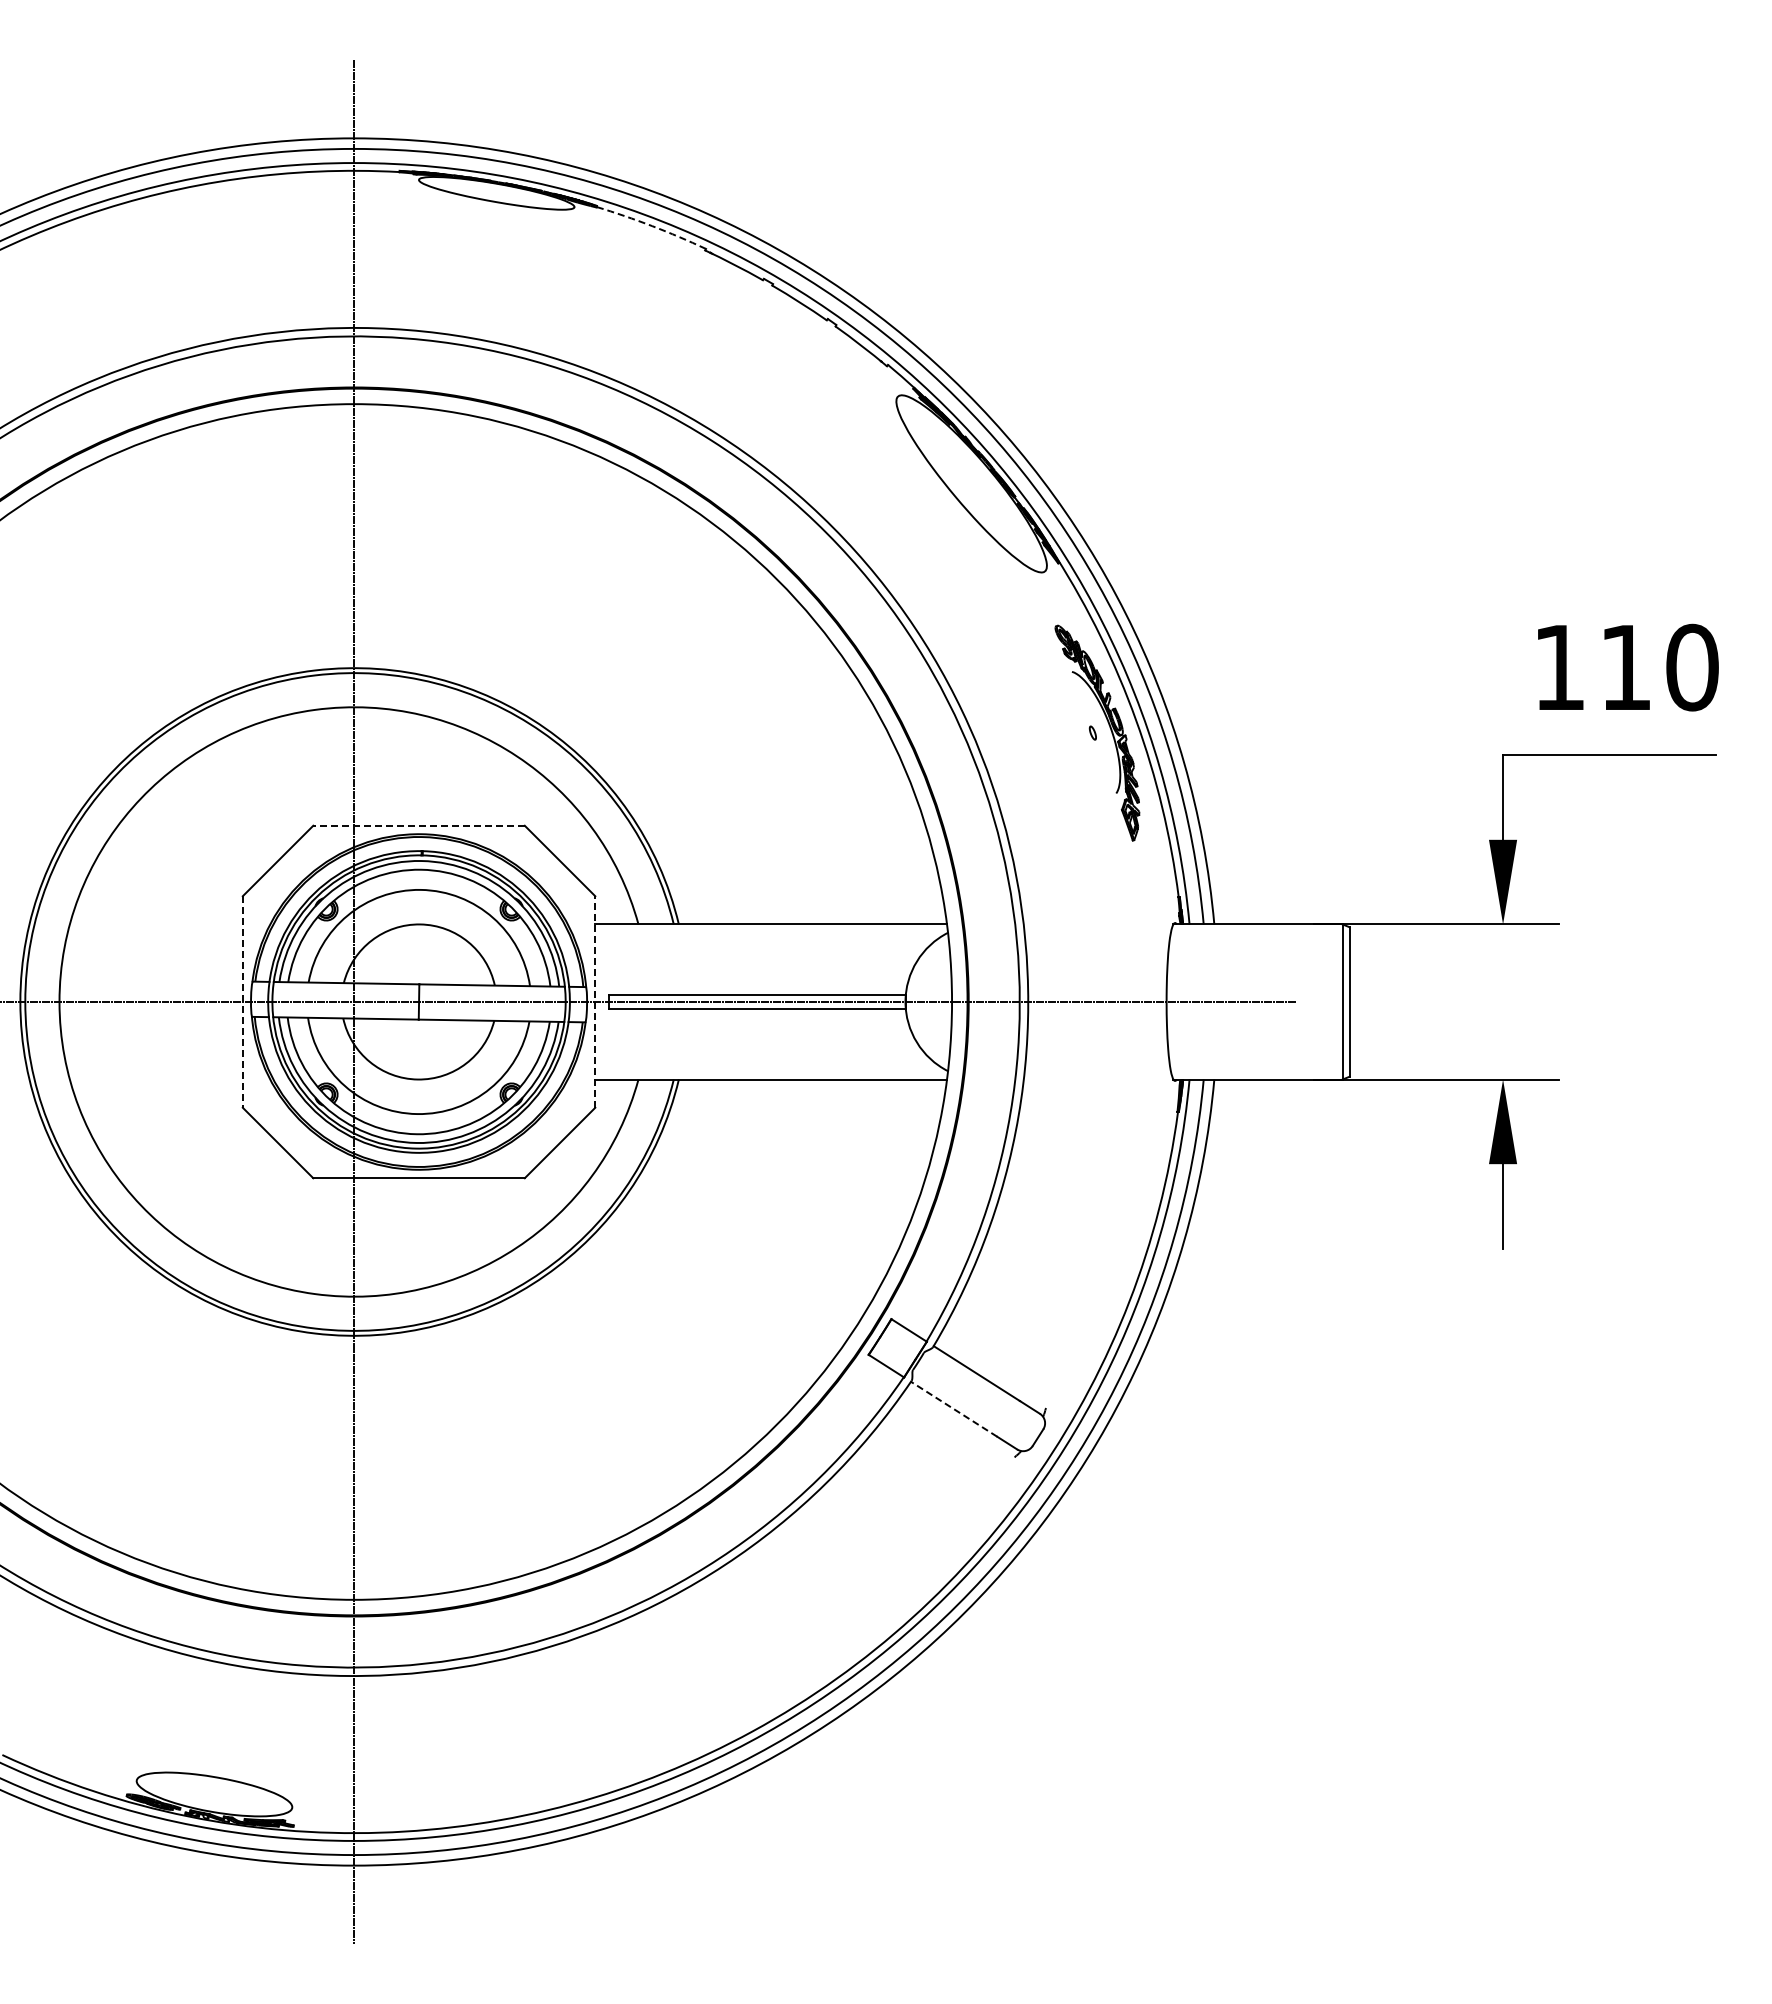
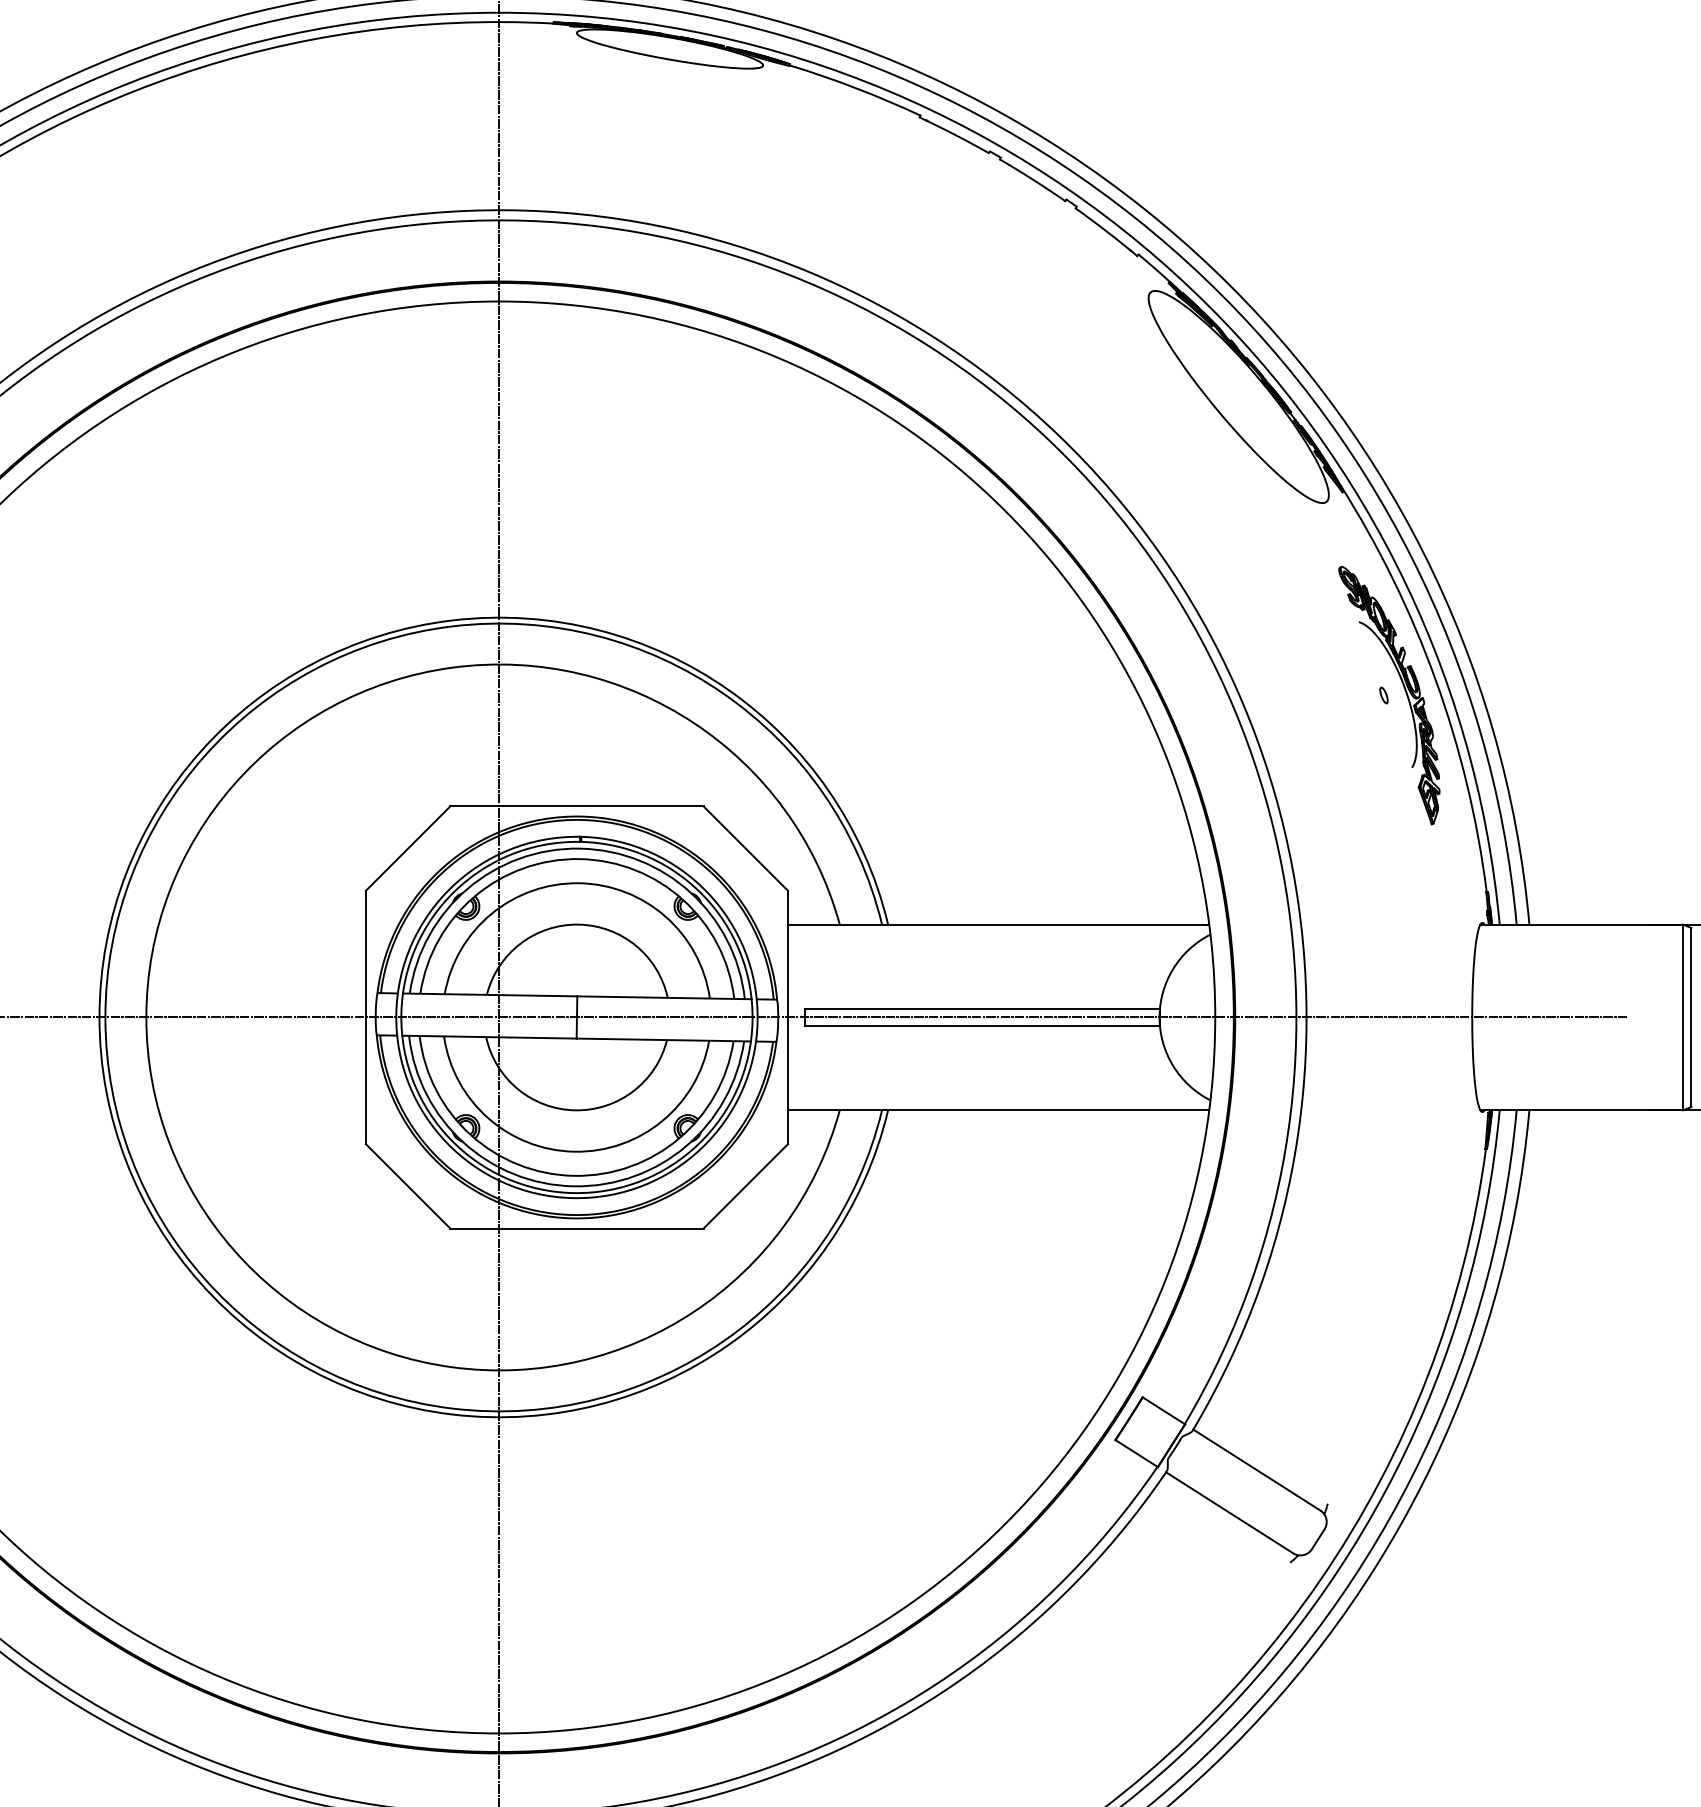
arc: (652, 226) -> (856, 88), dashed -> solid
line: (419, 825) -> (577, 806), dashed -> solid
line: (242, 1002) -> (365, 1018), dashed -> solid
line: (595, 1002) -> (788, 1018), dashed -> solid
line: (953, 1408) -> (1217, 1504), dashed -> solid

